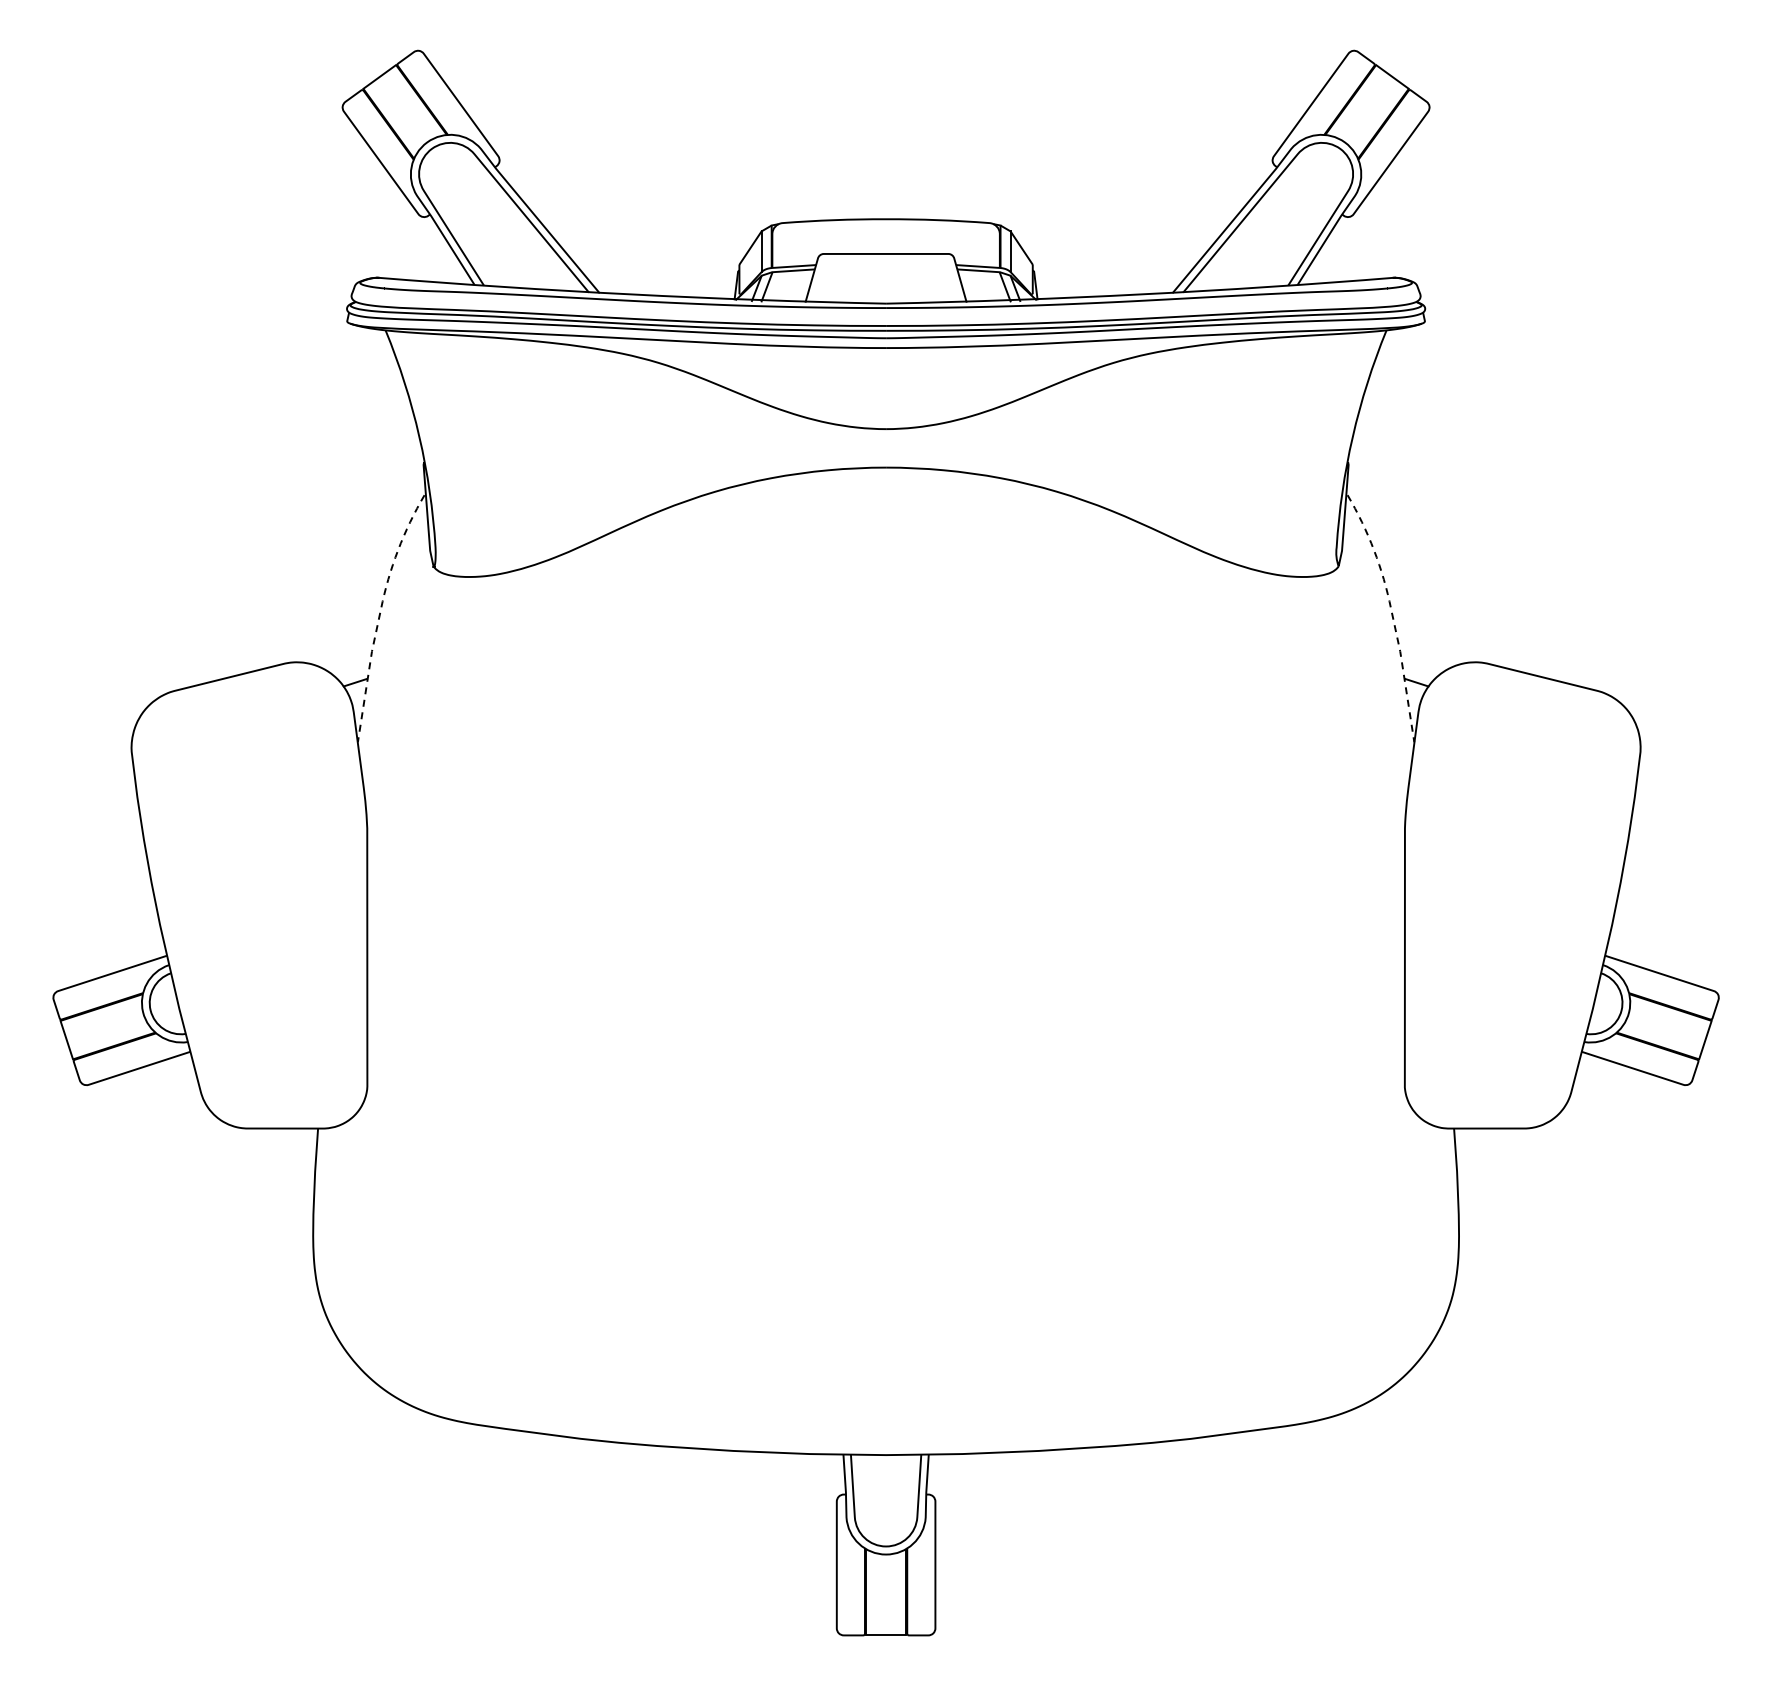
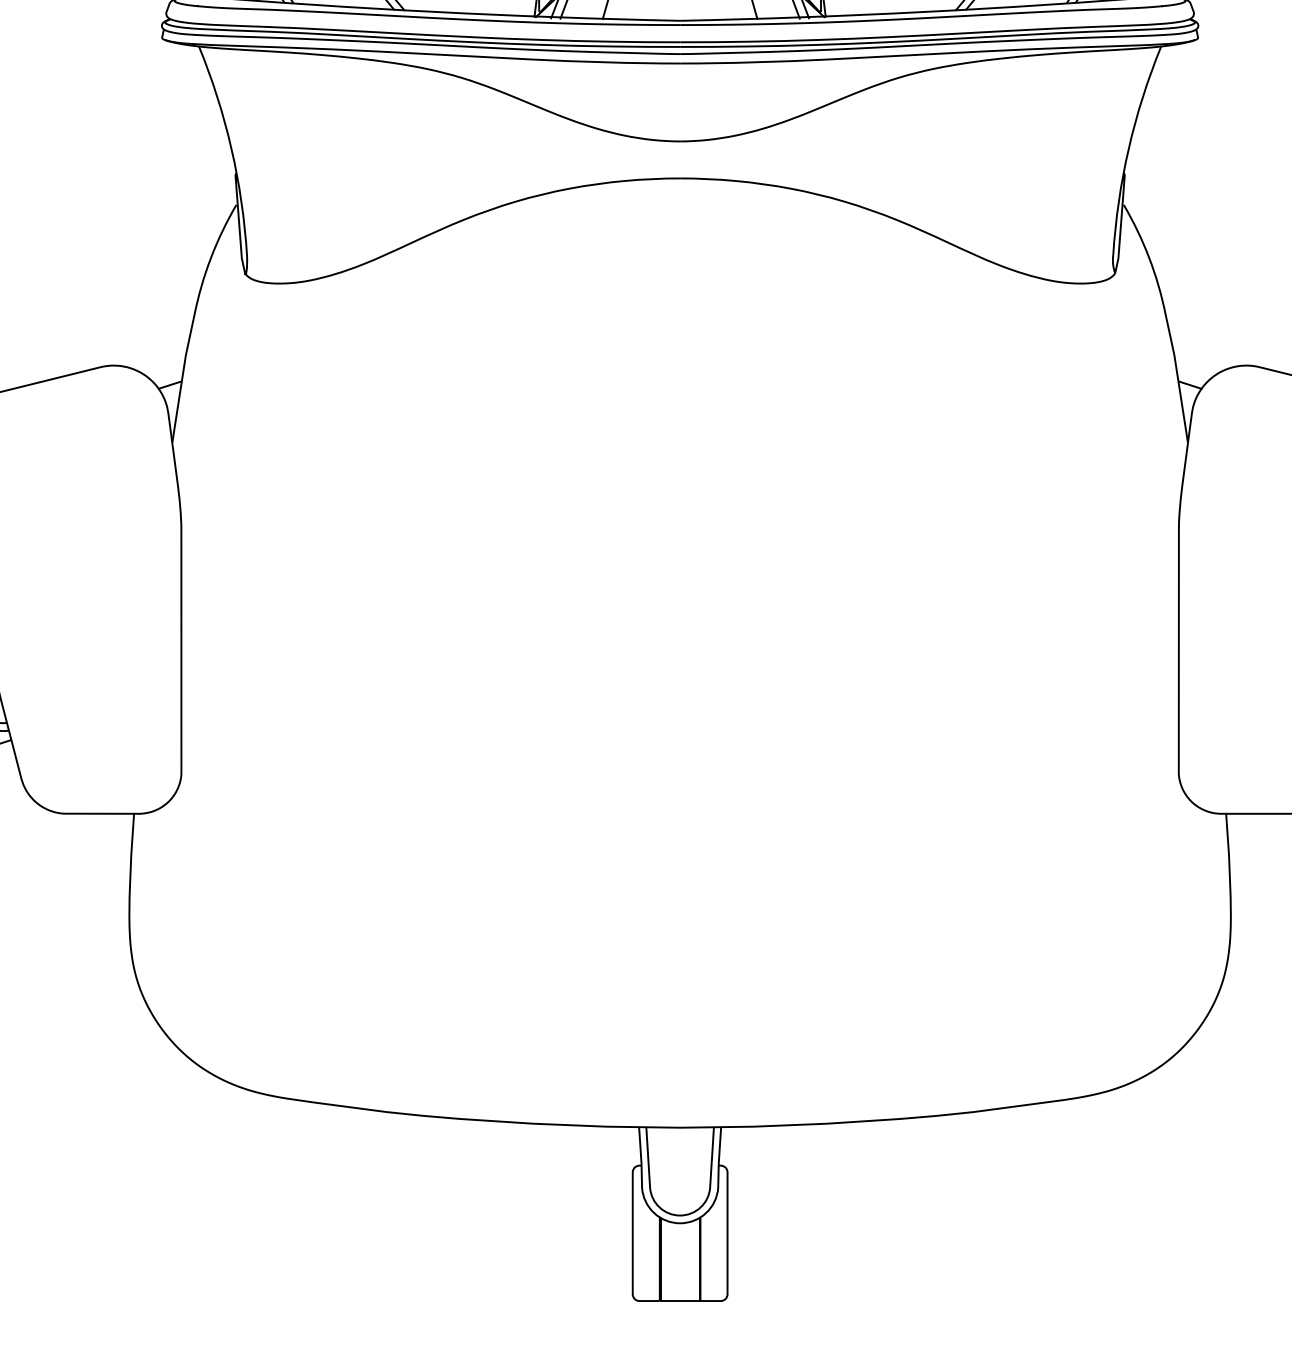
line: (380, 609) -> (194, 314), dashed -> solid
line: (1391, 609) -> (1165, 314), dashed -> solid

